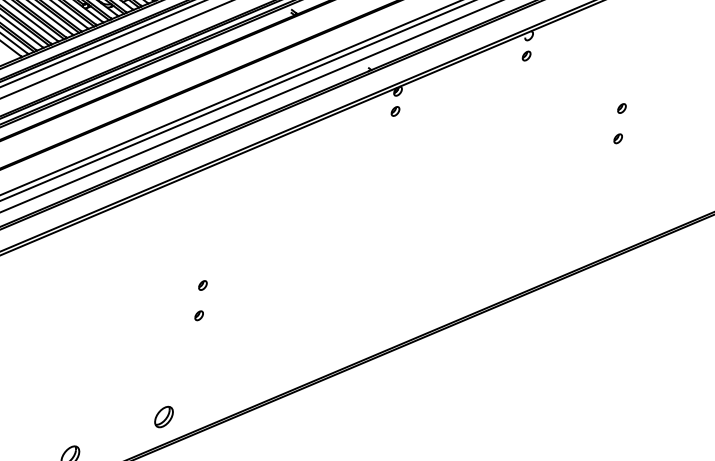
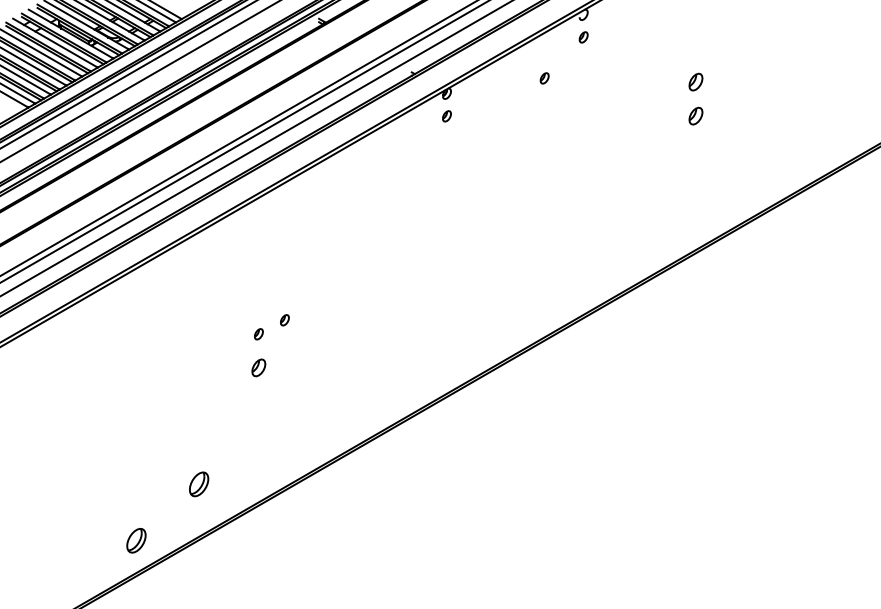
part: (487, 88) -> (544, 78), added
part: (621, 107) -> (695, 81), size x1.6
part: (617, 138) -> (695, 115), size x1.6
part: (227, 276) -> (284, 320), added
part: (198, 316) -> (258, 368), size x1.6
part: (164, 417) -> (199, 484), moved

